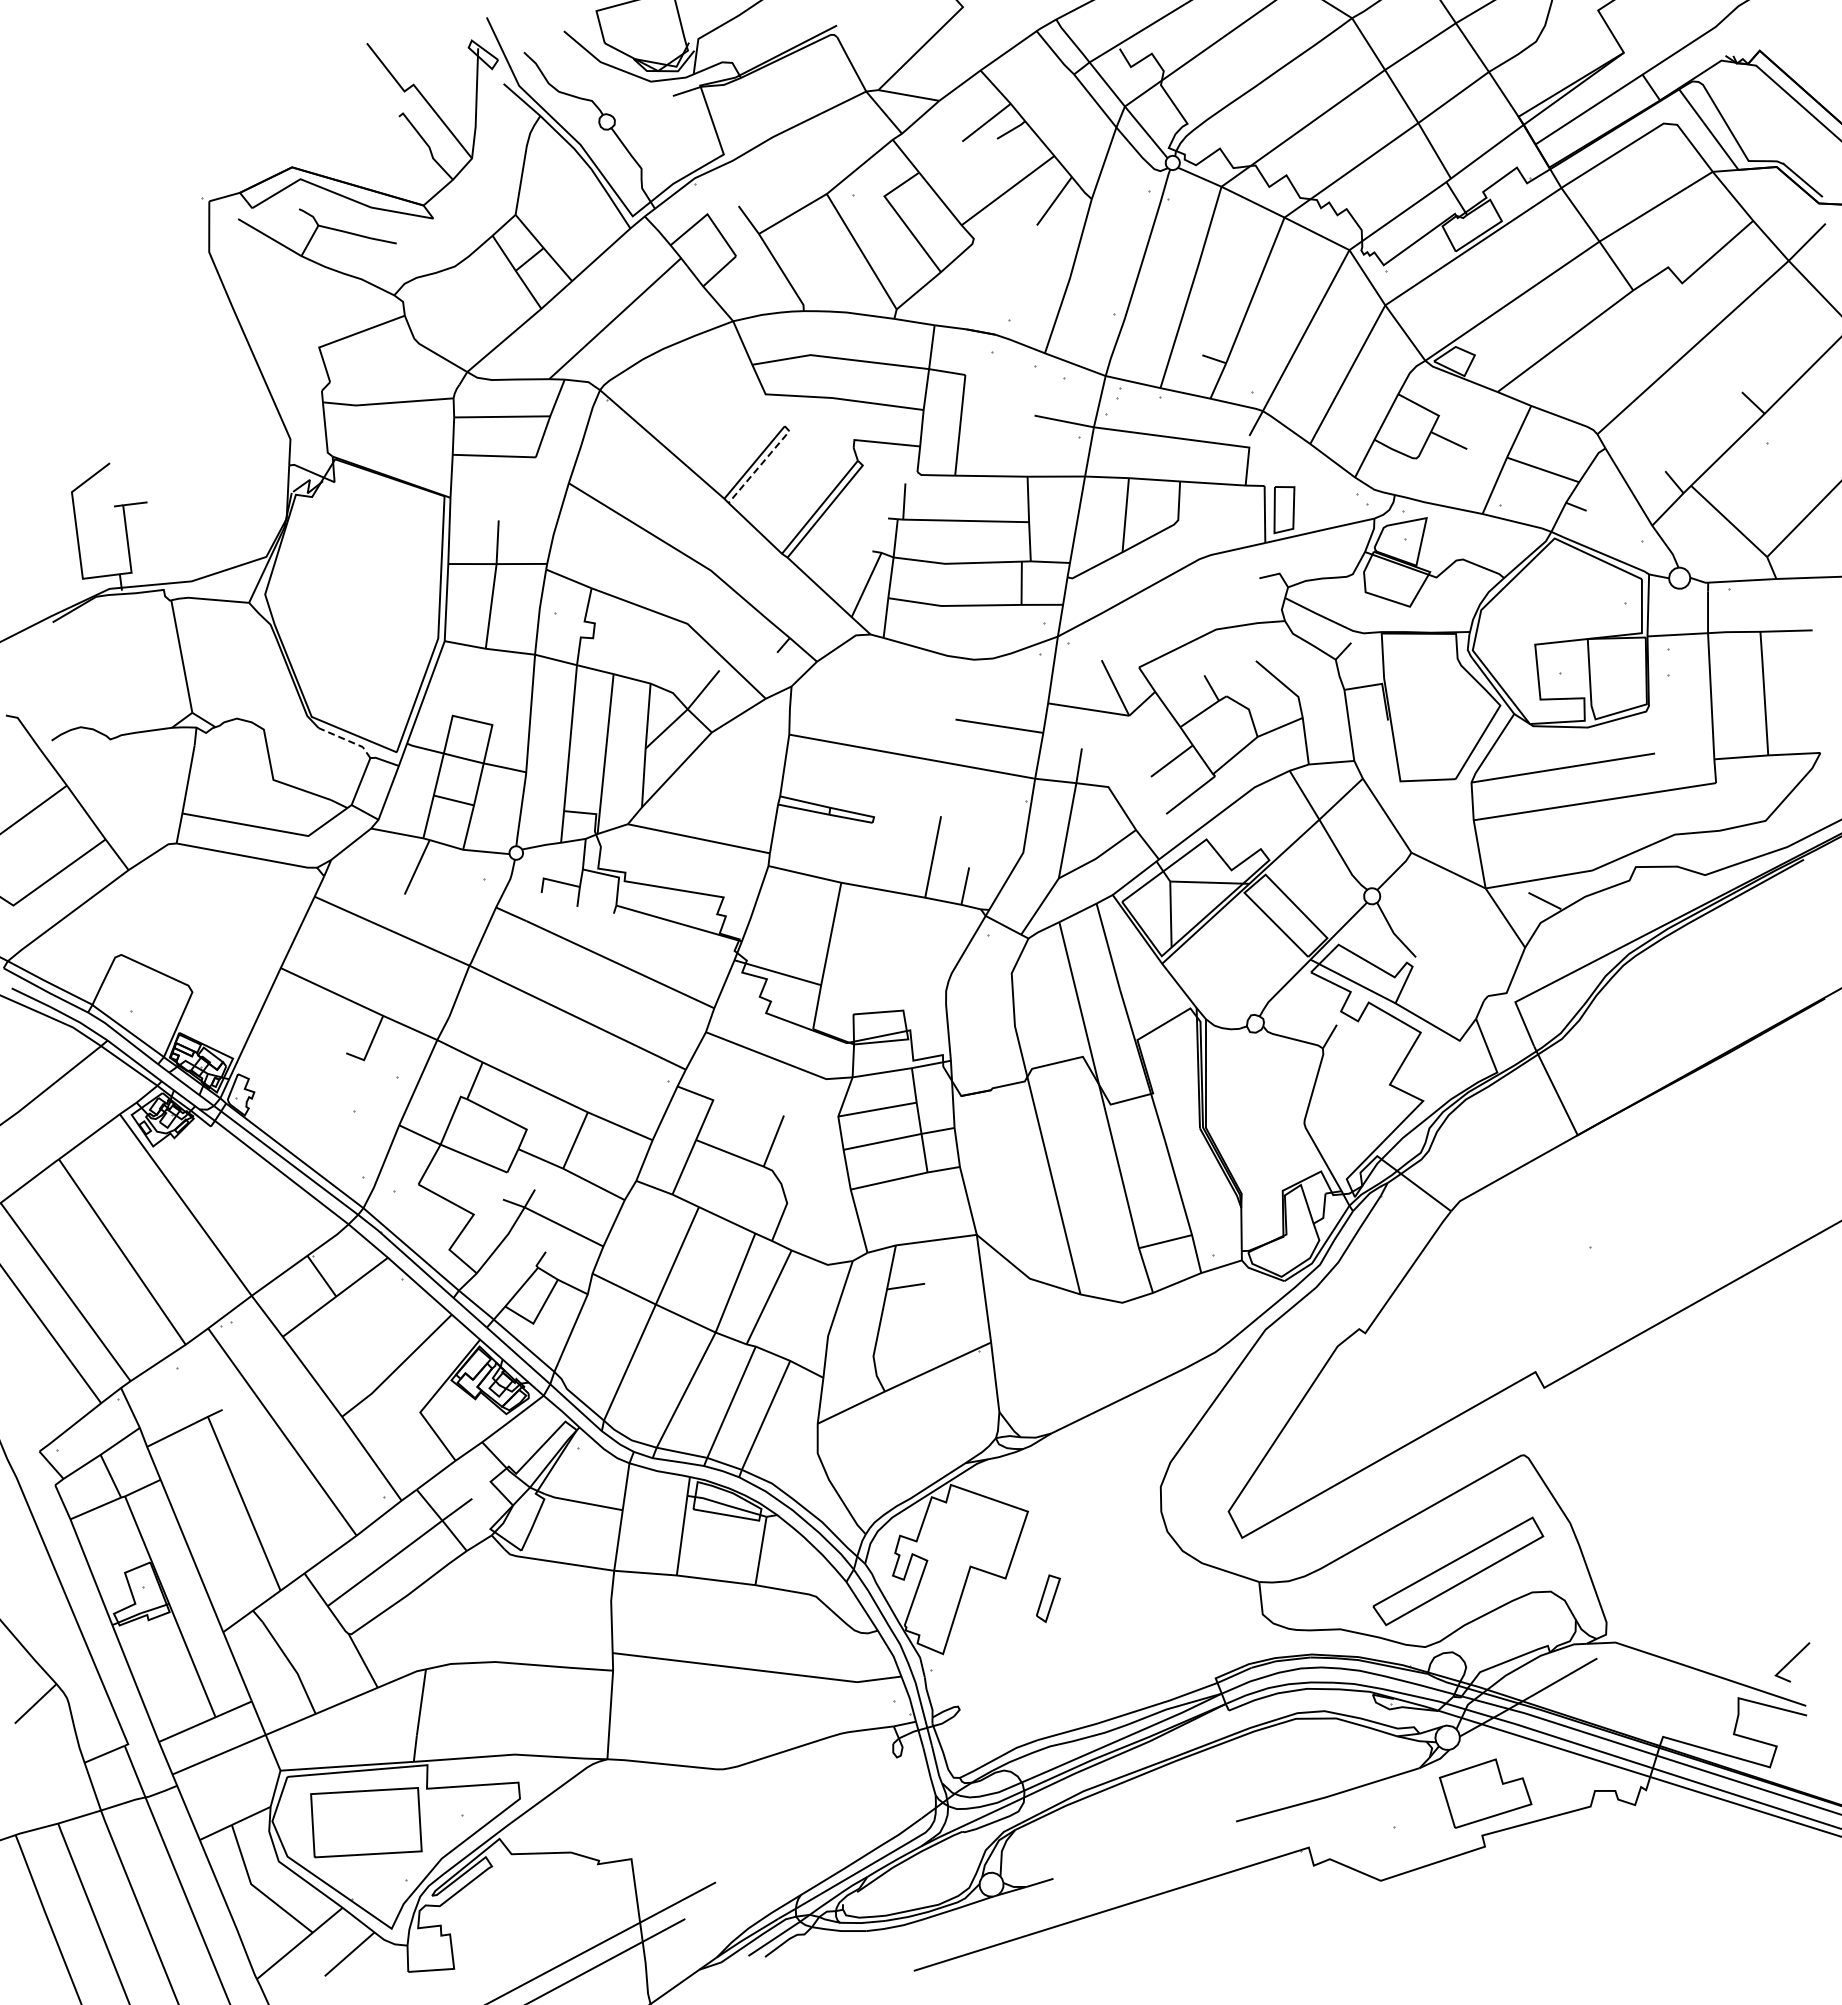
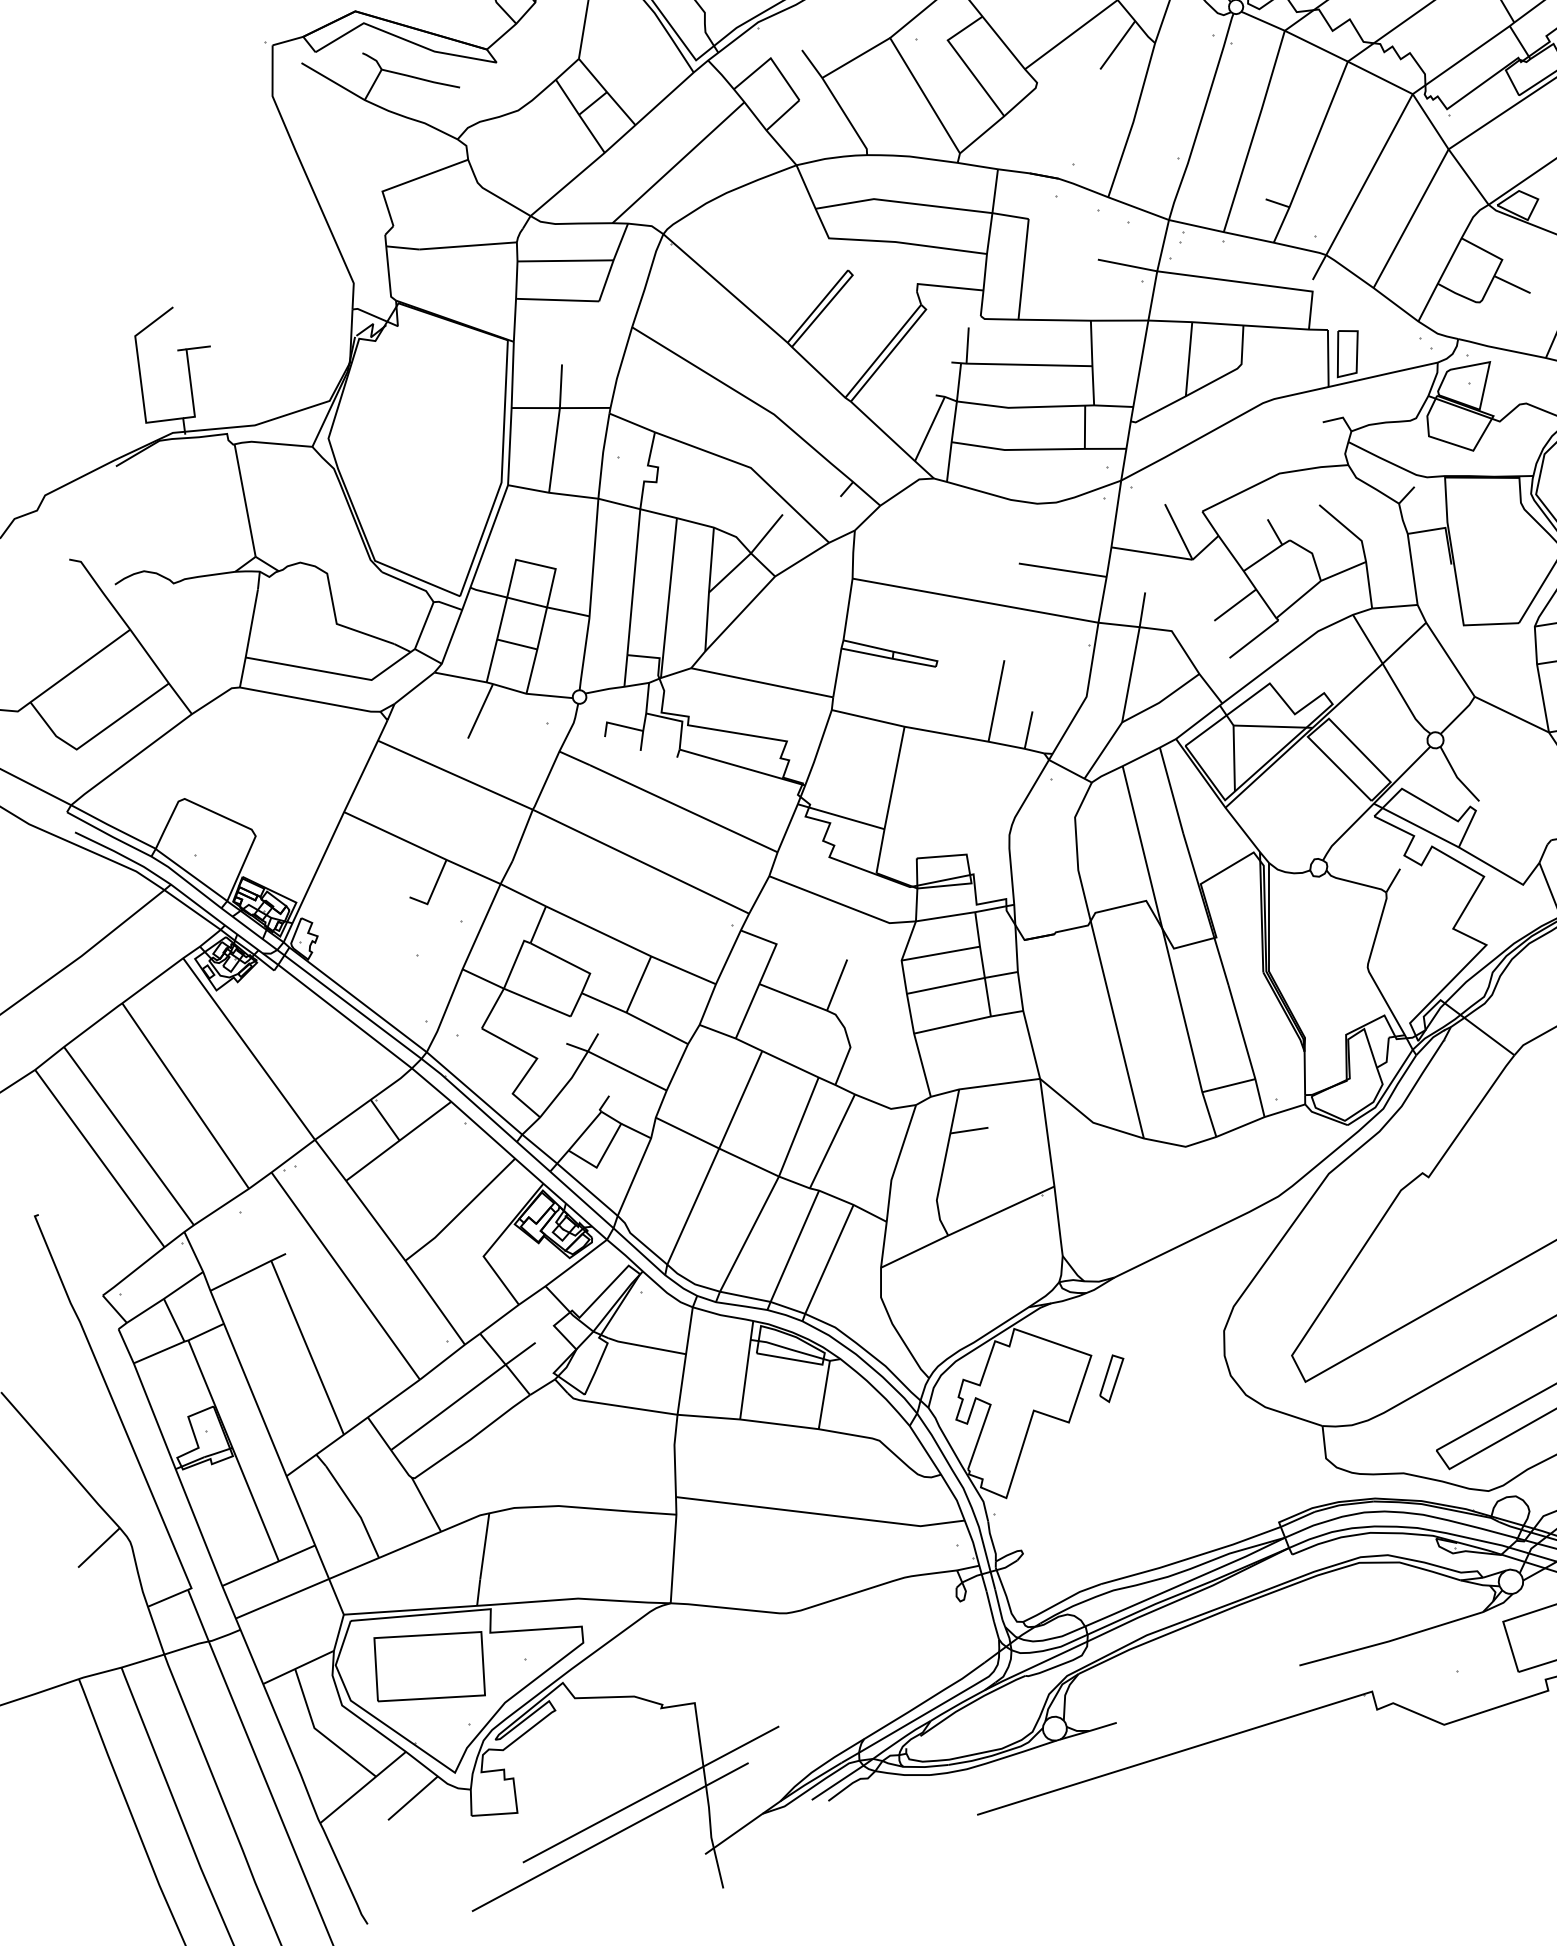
line: (761, 464) -> (824, 308), dashed -> solid
line: (347, 740) -> (410, 584), dashed -> solid
part: (1048, 1598) -> (1111, 1378), moved

